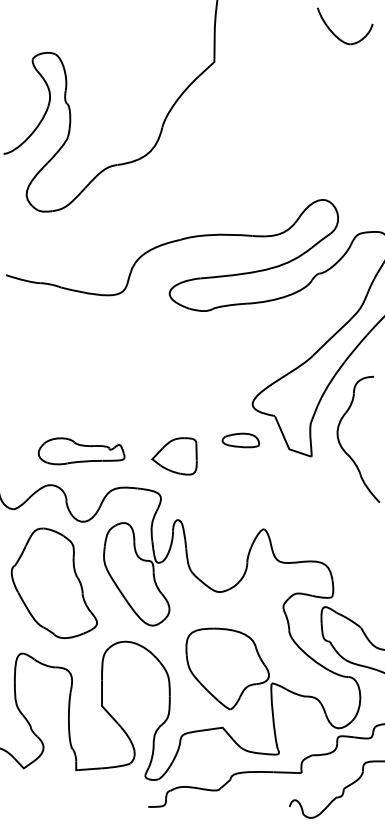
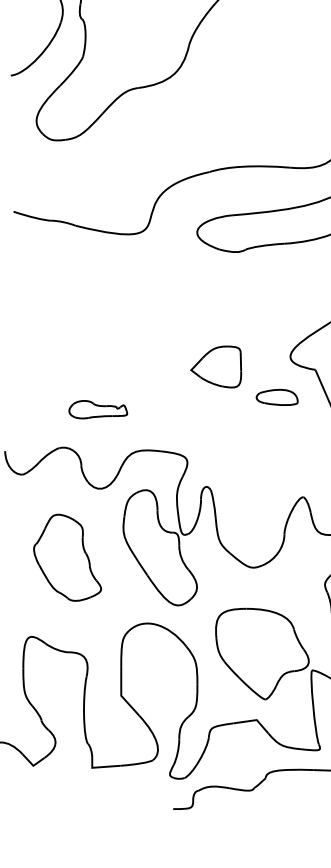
part: (81, 451) -> (98, 409), size x0.6
part: (174, 456) -> (216, 367), moved
part: (53, 582) -> (66, 556), size x0.7

